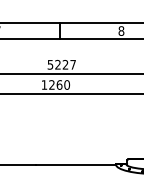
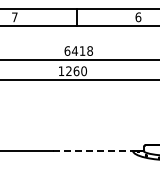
text: (121, 30) -> (138, 16), 8 -> 6
text: (61, 64) -> (78, 50), 5227 -> 6418
line: (76, 164) -> (93, 150), solid -> dashed

